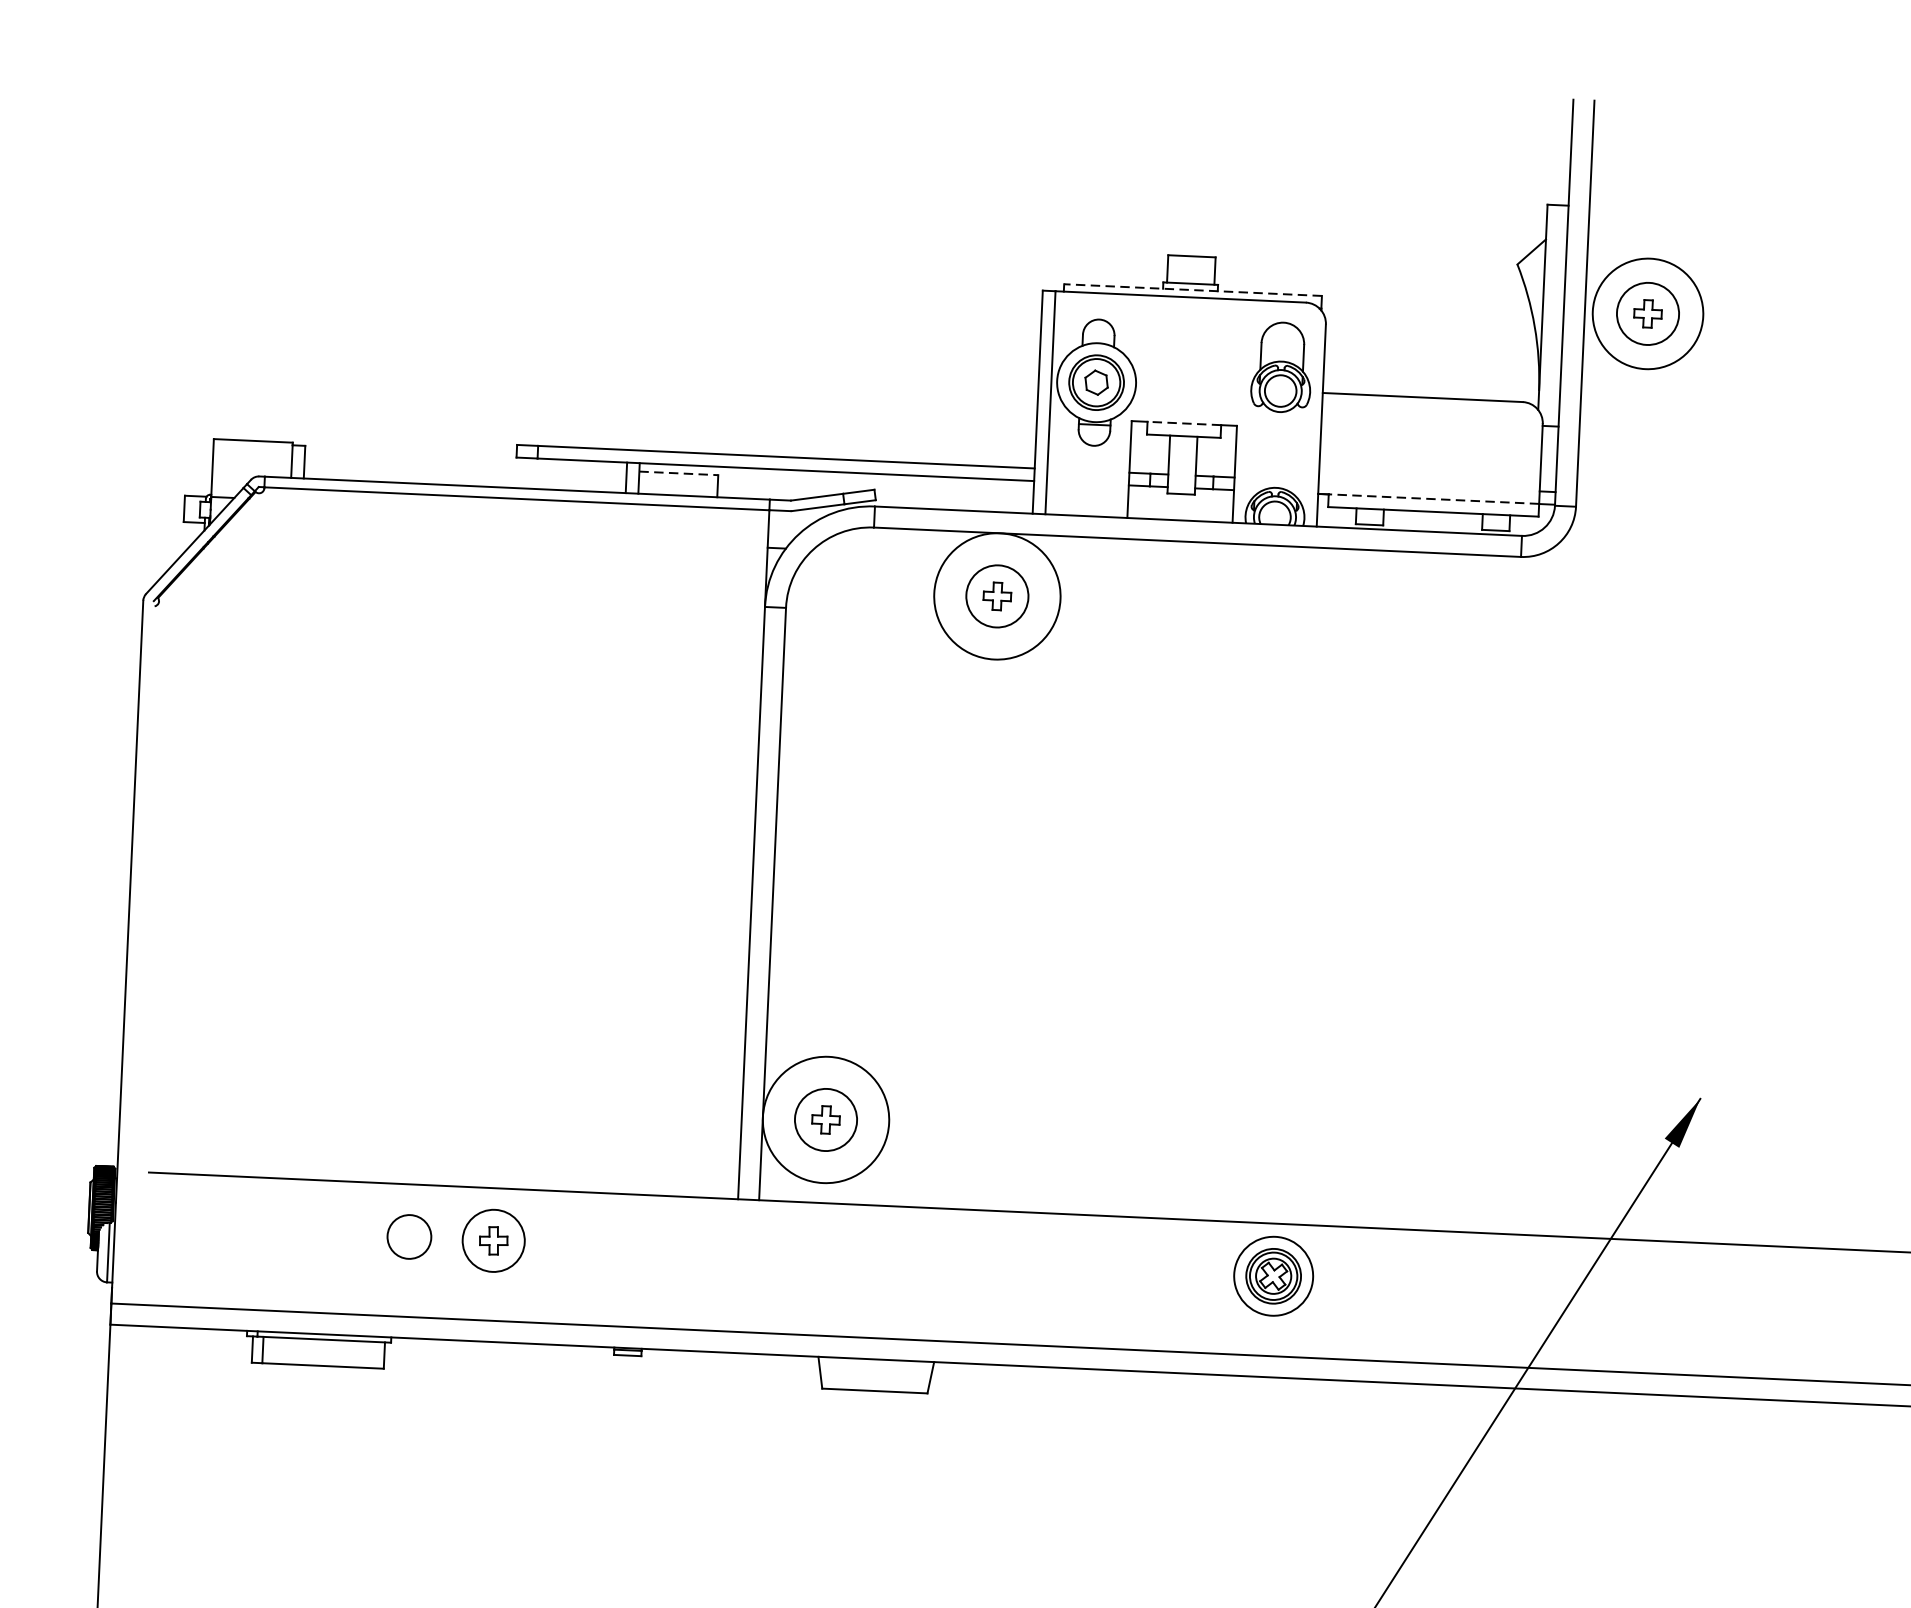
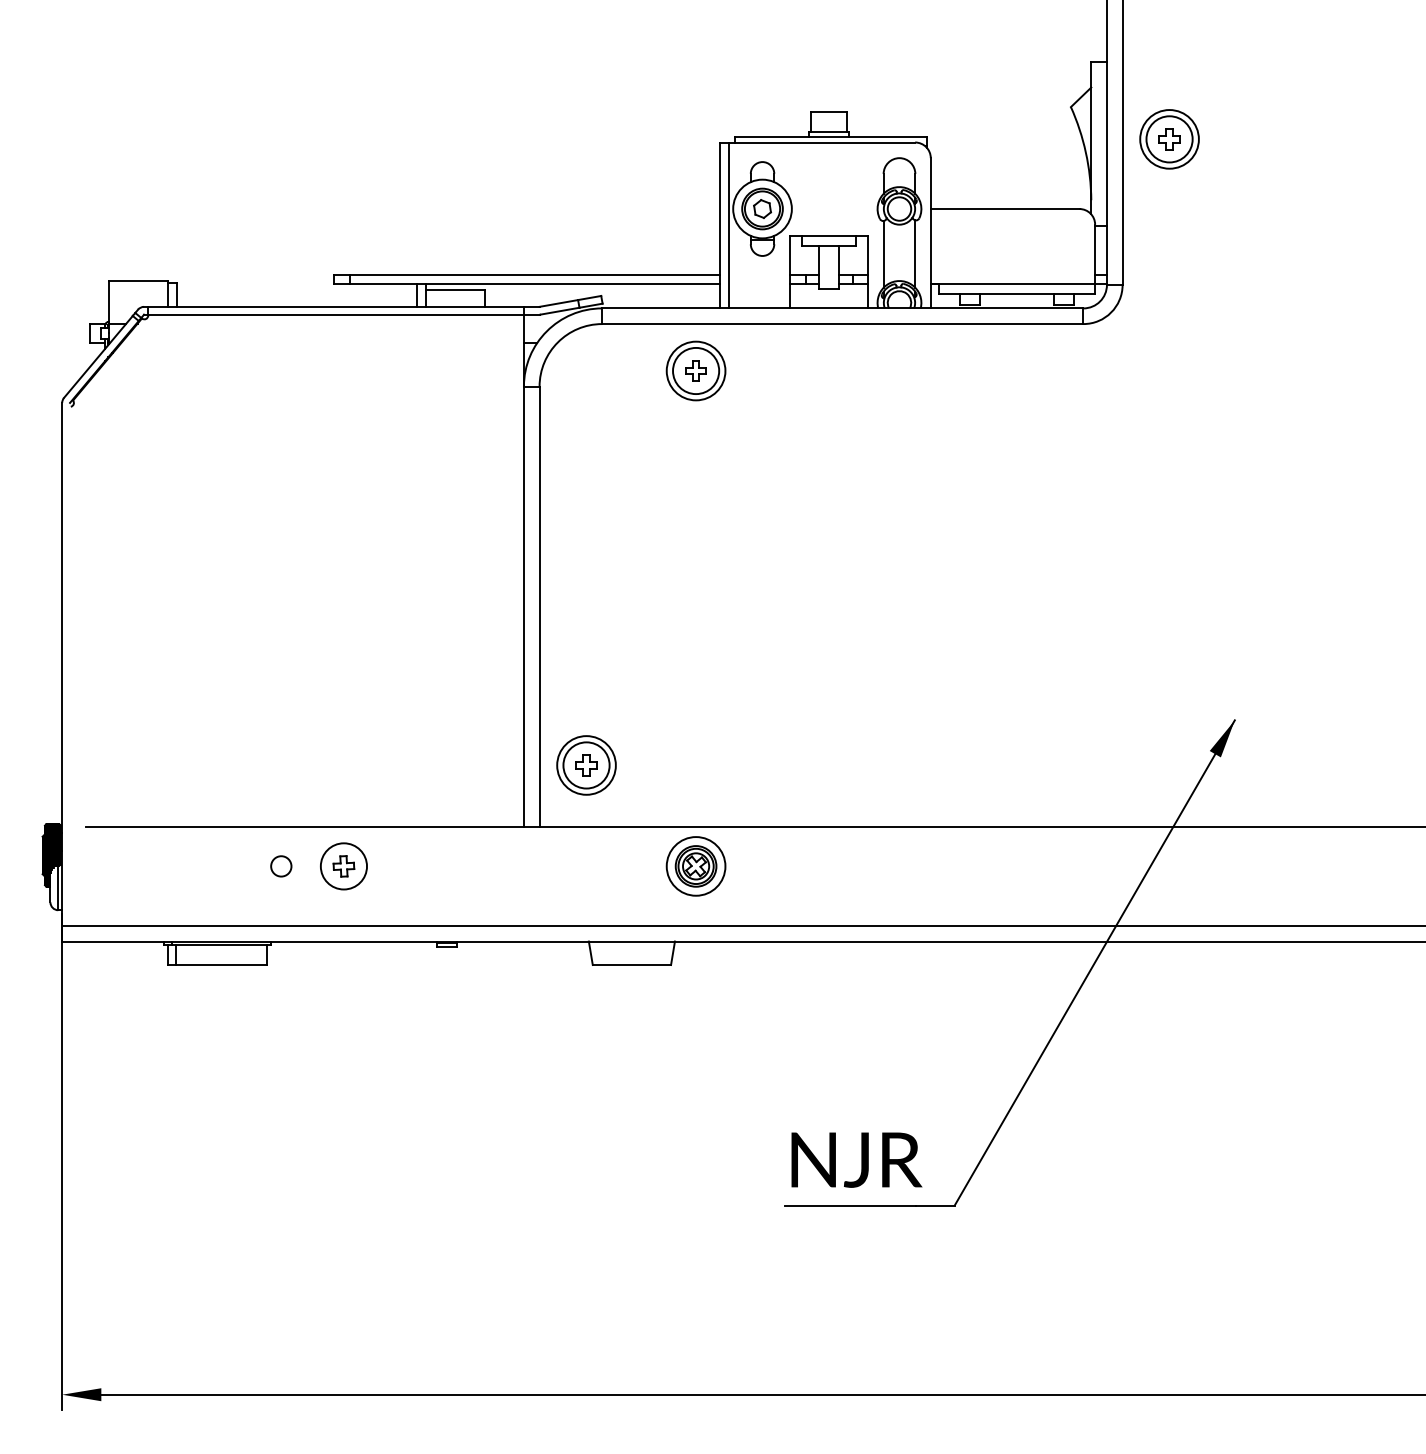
line: (1193, 290) -> (831, 137), dashed -> solid
circle: (1647, 314) -> (1169, 139), size x0.71
line: (1183, 423) -> (828, 236), dashed -> solid
line: (1256, 451) -> (883, 254), added
line: (1299, 451) -> (915, 253), added
line: (678, 473) -> (455, 290), dashed -> solid
line: (1433, 499) -> (1016, 284), dashed -> solid
circle: (996, 595) -> (695, 370), size x0.62
circle: (825, 1120) -> (586, 765), size x0.62
circle: (409, 1237) -> (281, 866), size x0.62
part: (1272, 1276) -> (695, 866), moved

